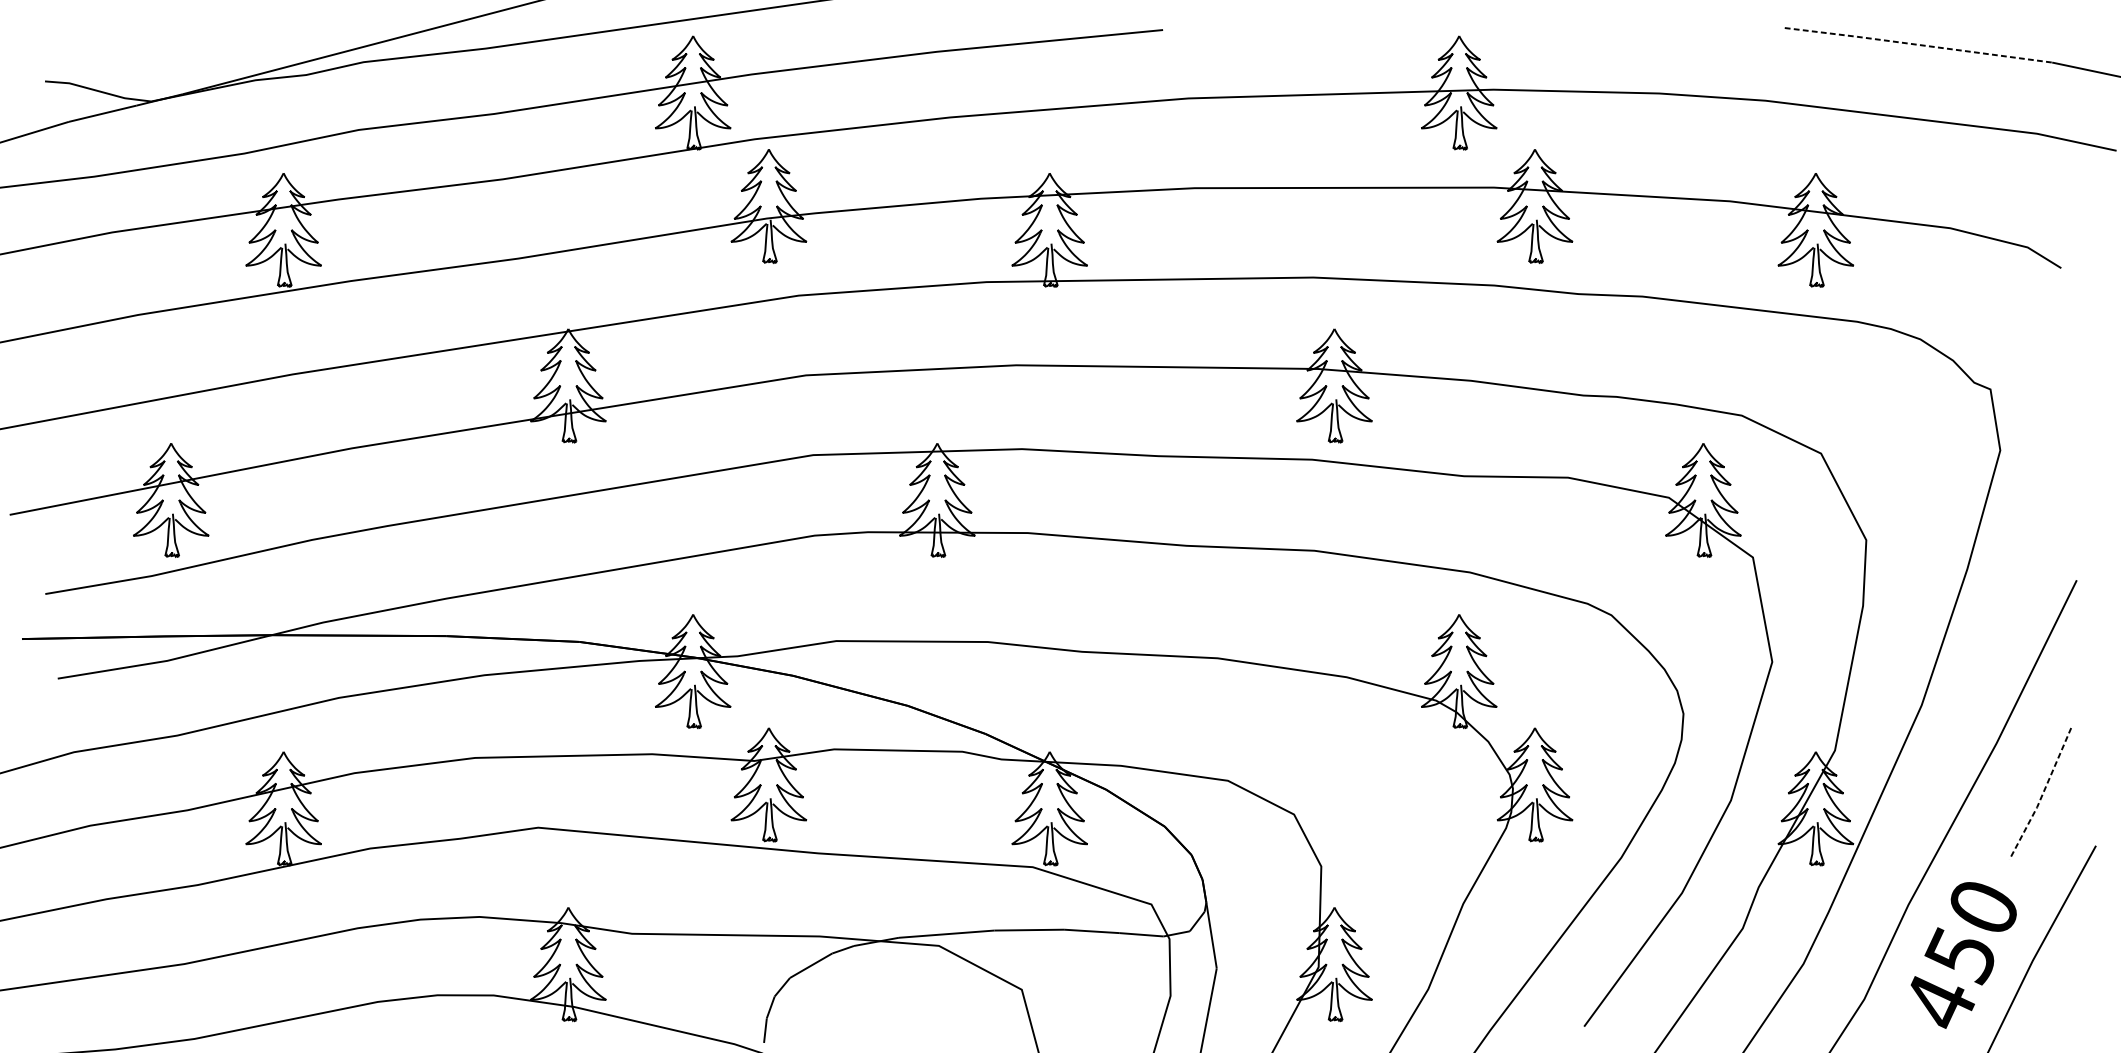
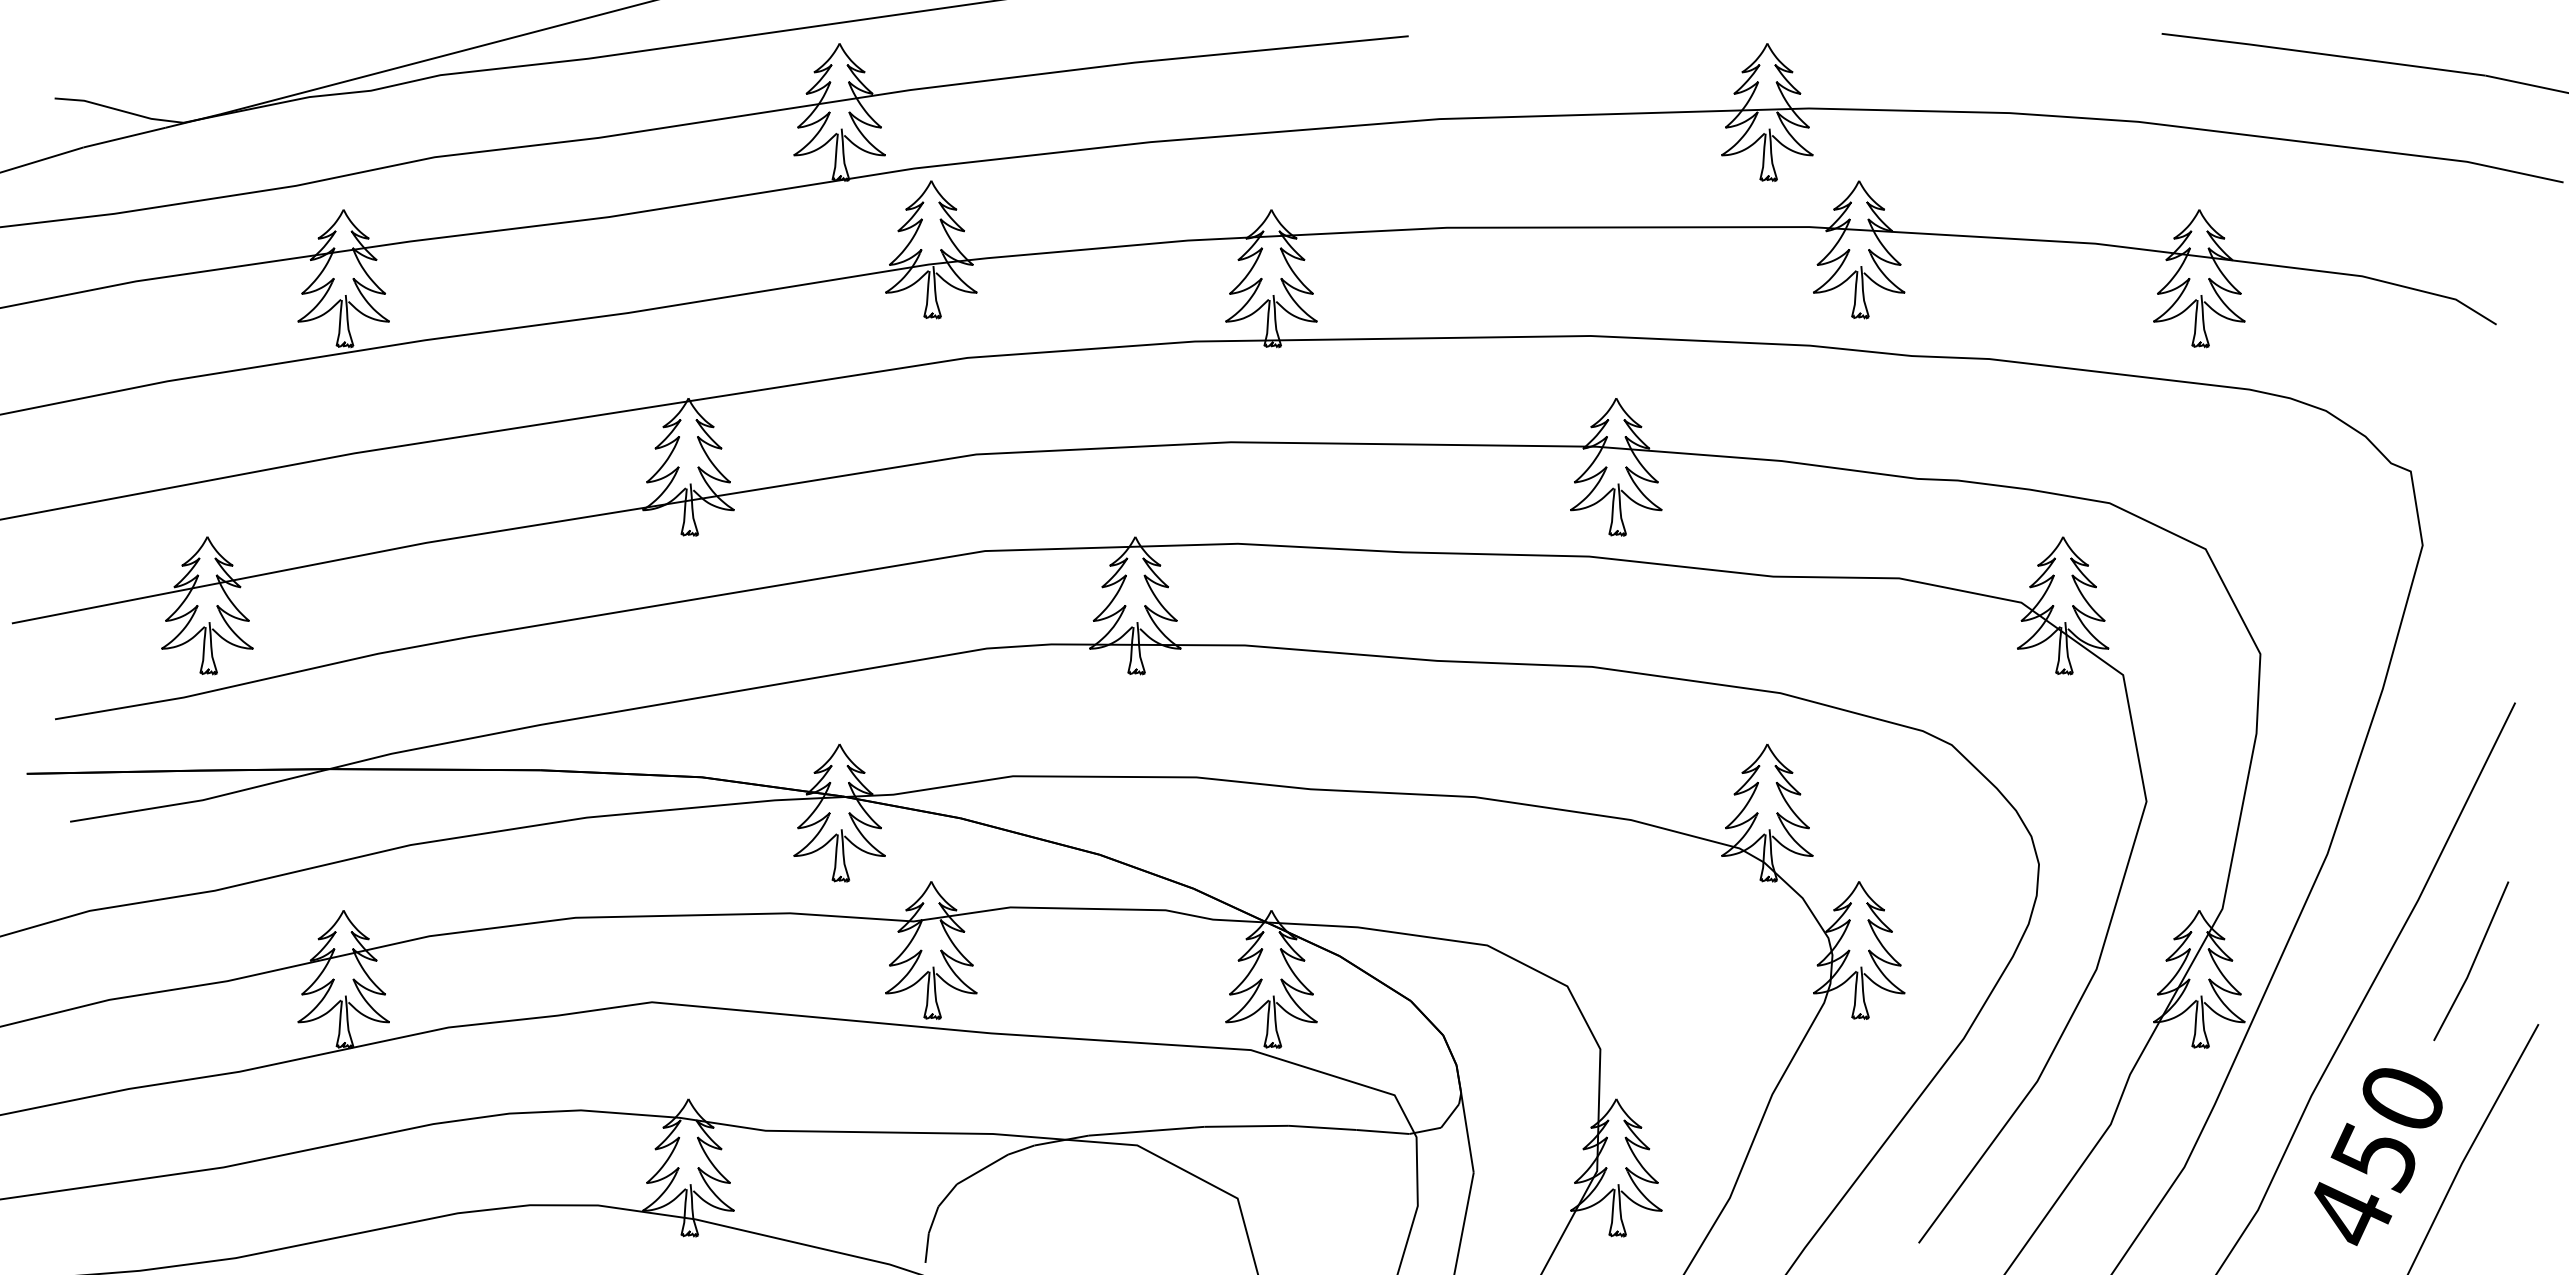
line: (1918, 45) -> (2323, 54), dashed -> solid
line: (2042, 796) -> (2473, 964), dashed -> solid

